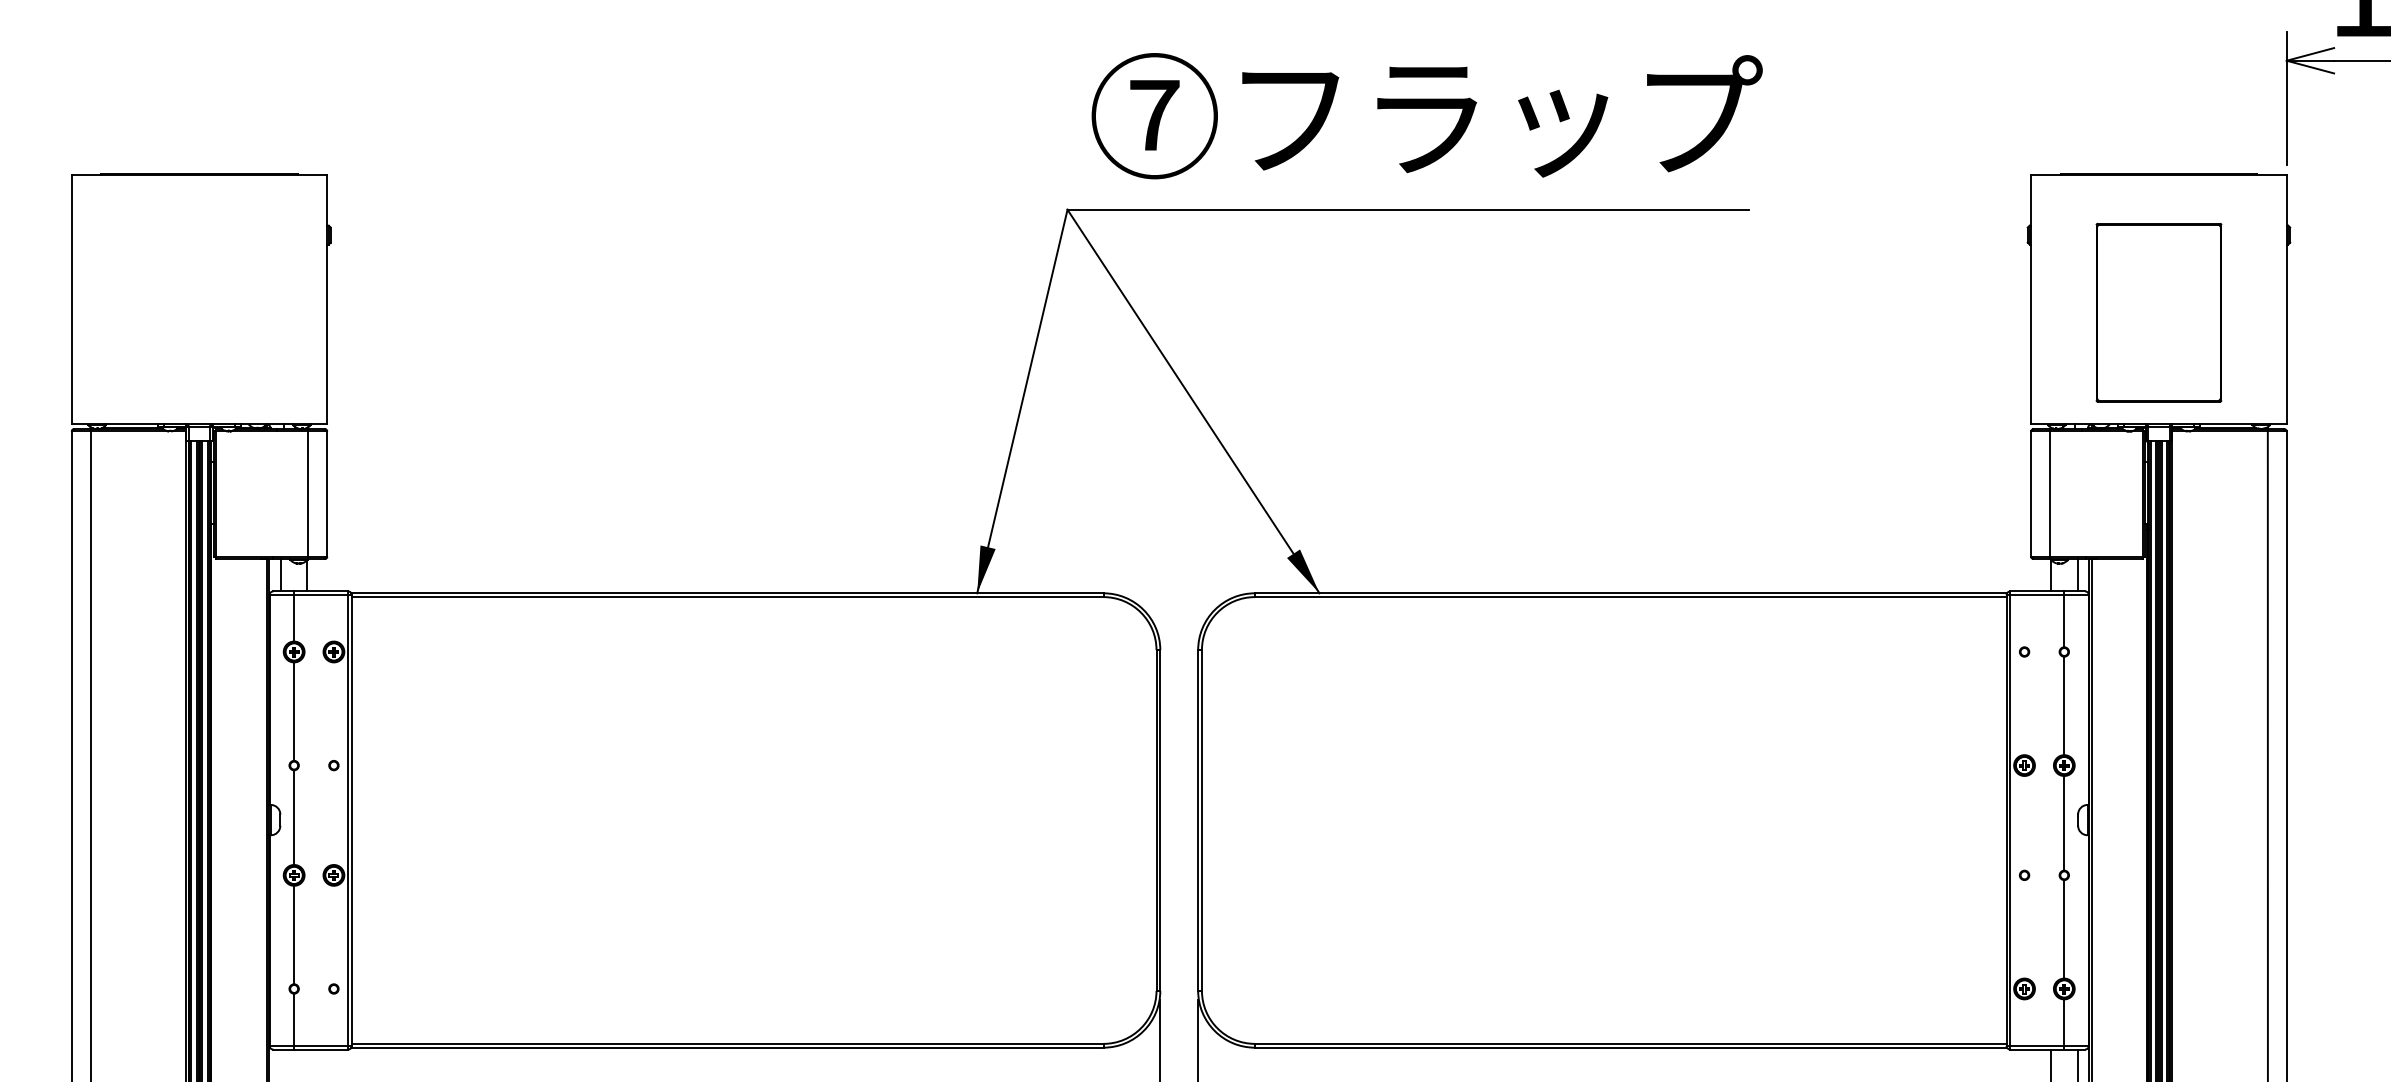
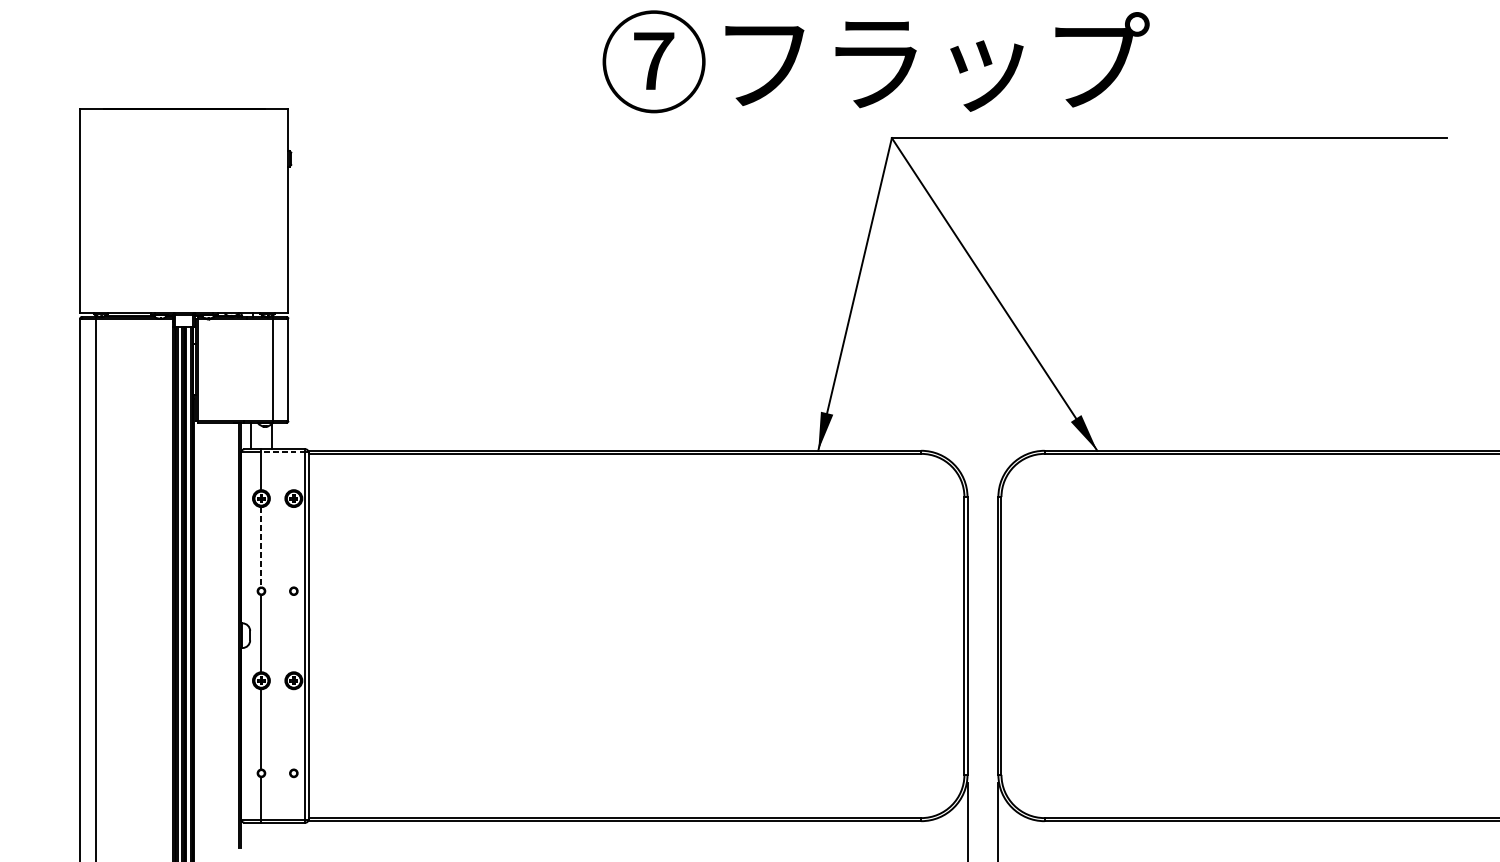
text: (1426, 116) -> (875, 62), moved
line: (321, 595) -> (283, 452), solid -> dashed
line: (294, 712) -> (261, 547), solid -> dashed

